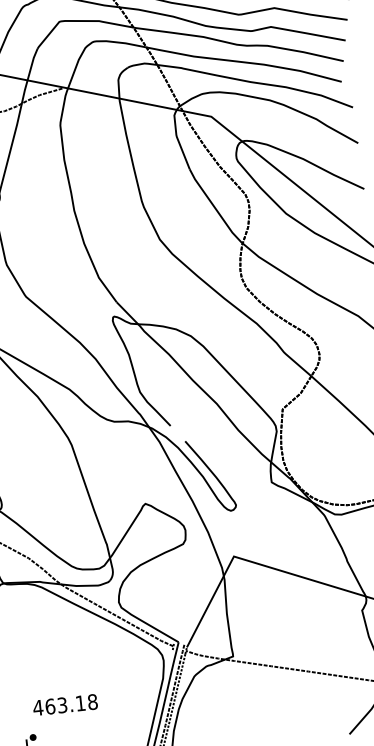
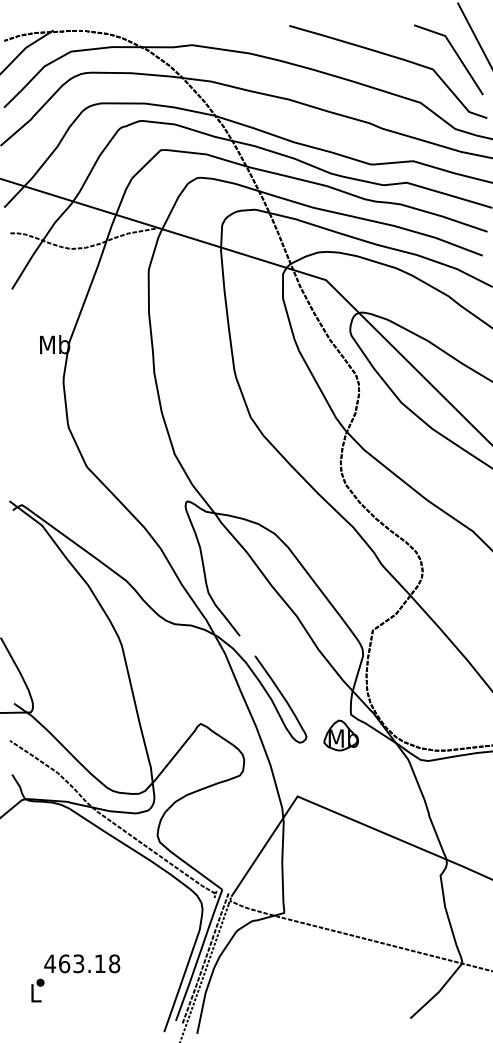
part: (264, 501) -> (340, 735), added
text: (65, 704) -> (82, 963), moved

